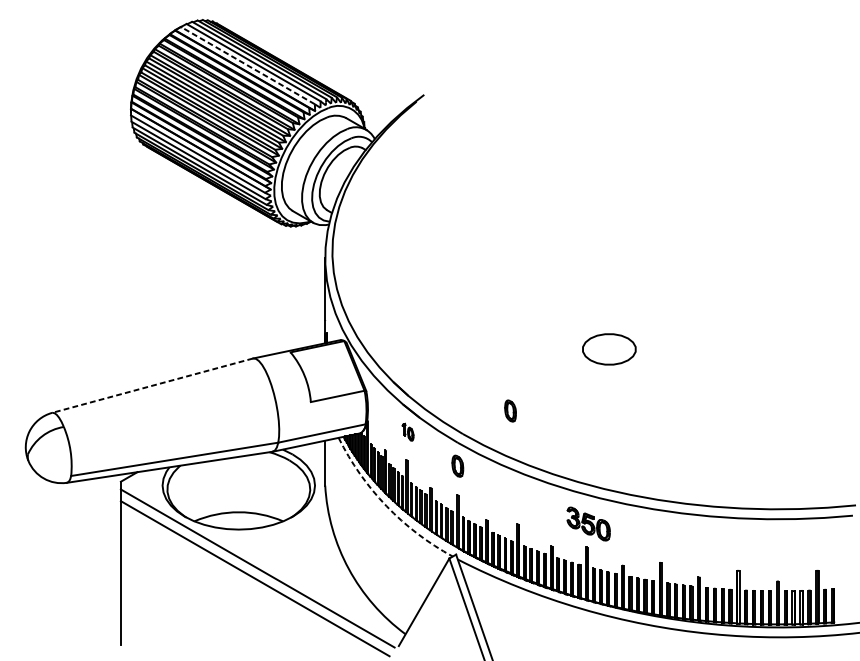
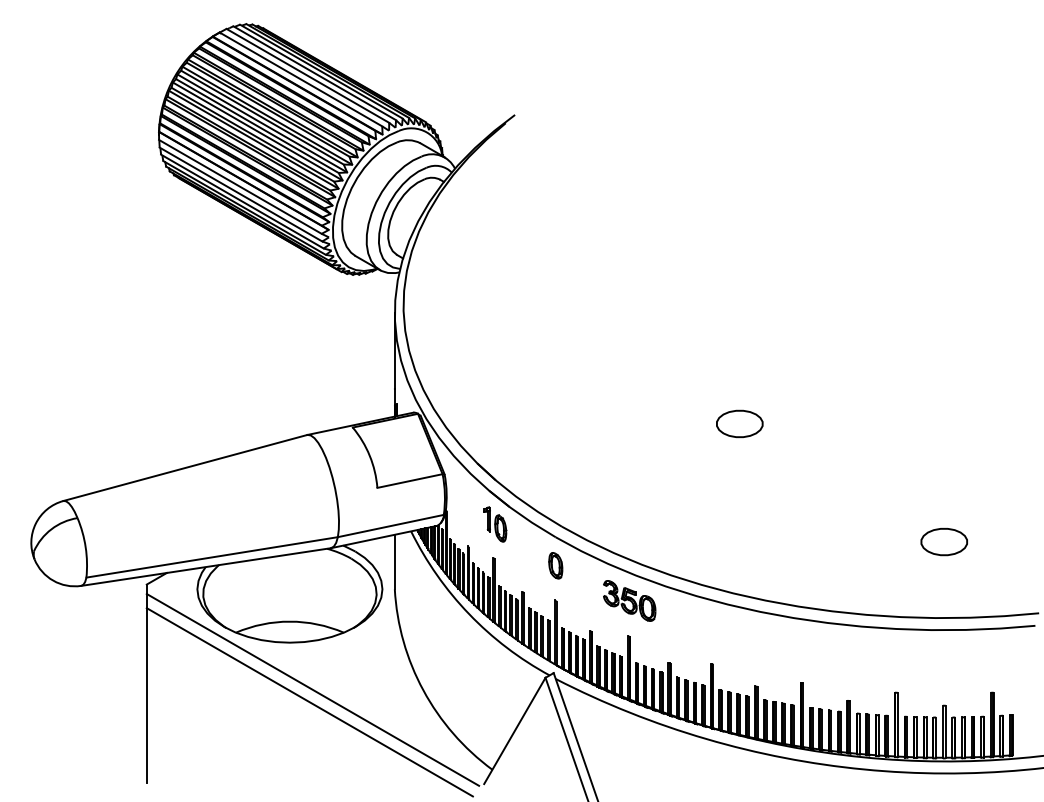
line: (247, 65) -> (300, 79), dashed -> solid
part: (609, 349) -> (739, 423), size x0.71
line: (151, 386) -> (184, 468), dashed -> solid
part: (510, 410) -> (619, 498), removed
part: (408, 432) -> (495, 524), size x1.67
part: (777, 447) -> (943, 542), added
arc: (386, 506) -> (469, 614), dashed -> solid
part: (588, 523) -> (629, 600), moved

